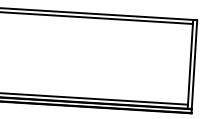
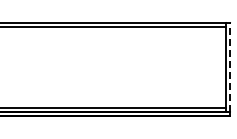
line: (194, 63) -> (230, 66), solid -> dashed

